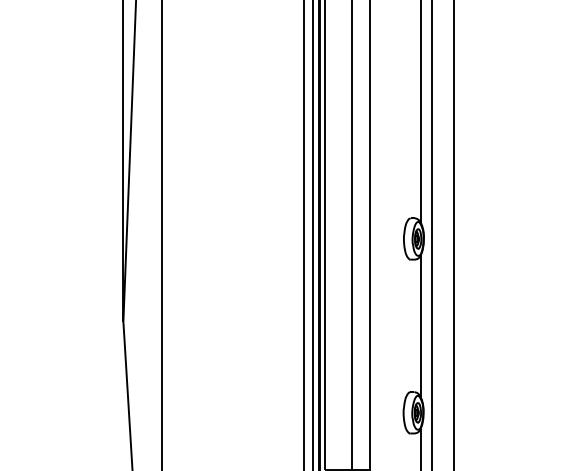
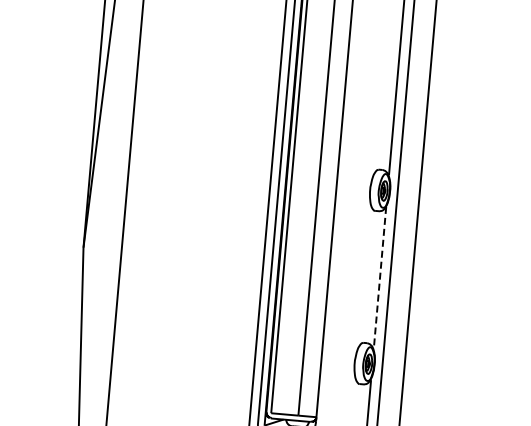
line: (421, 325) -> (380, 277), solid -> dashed

